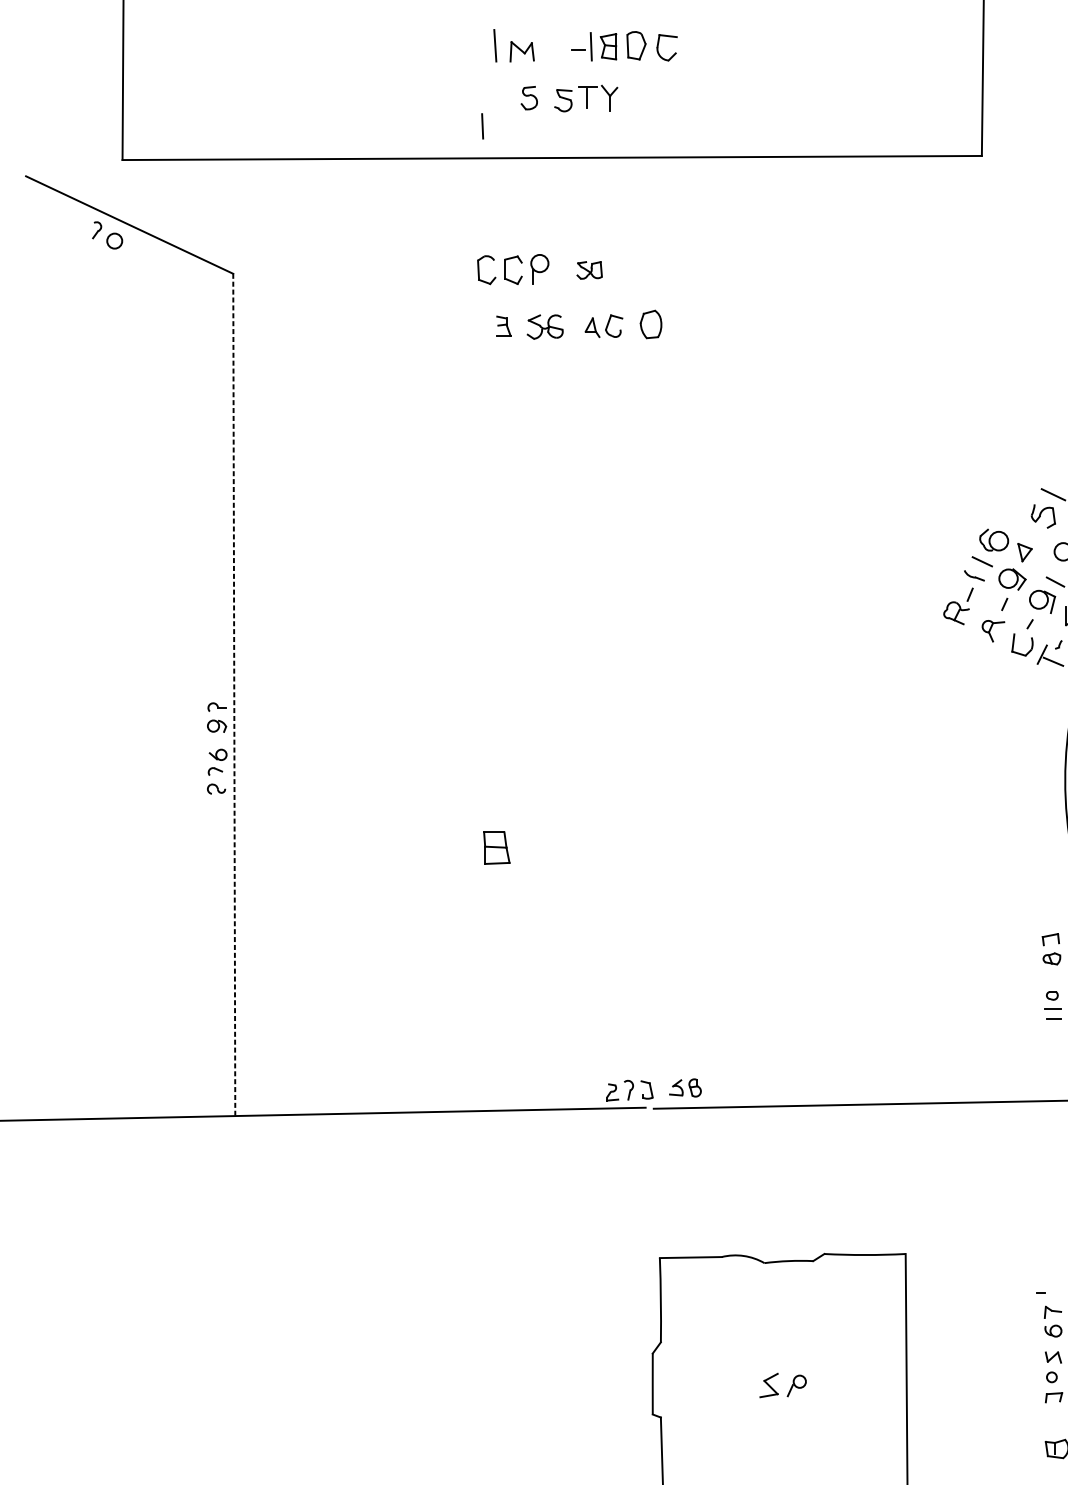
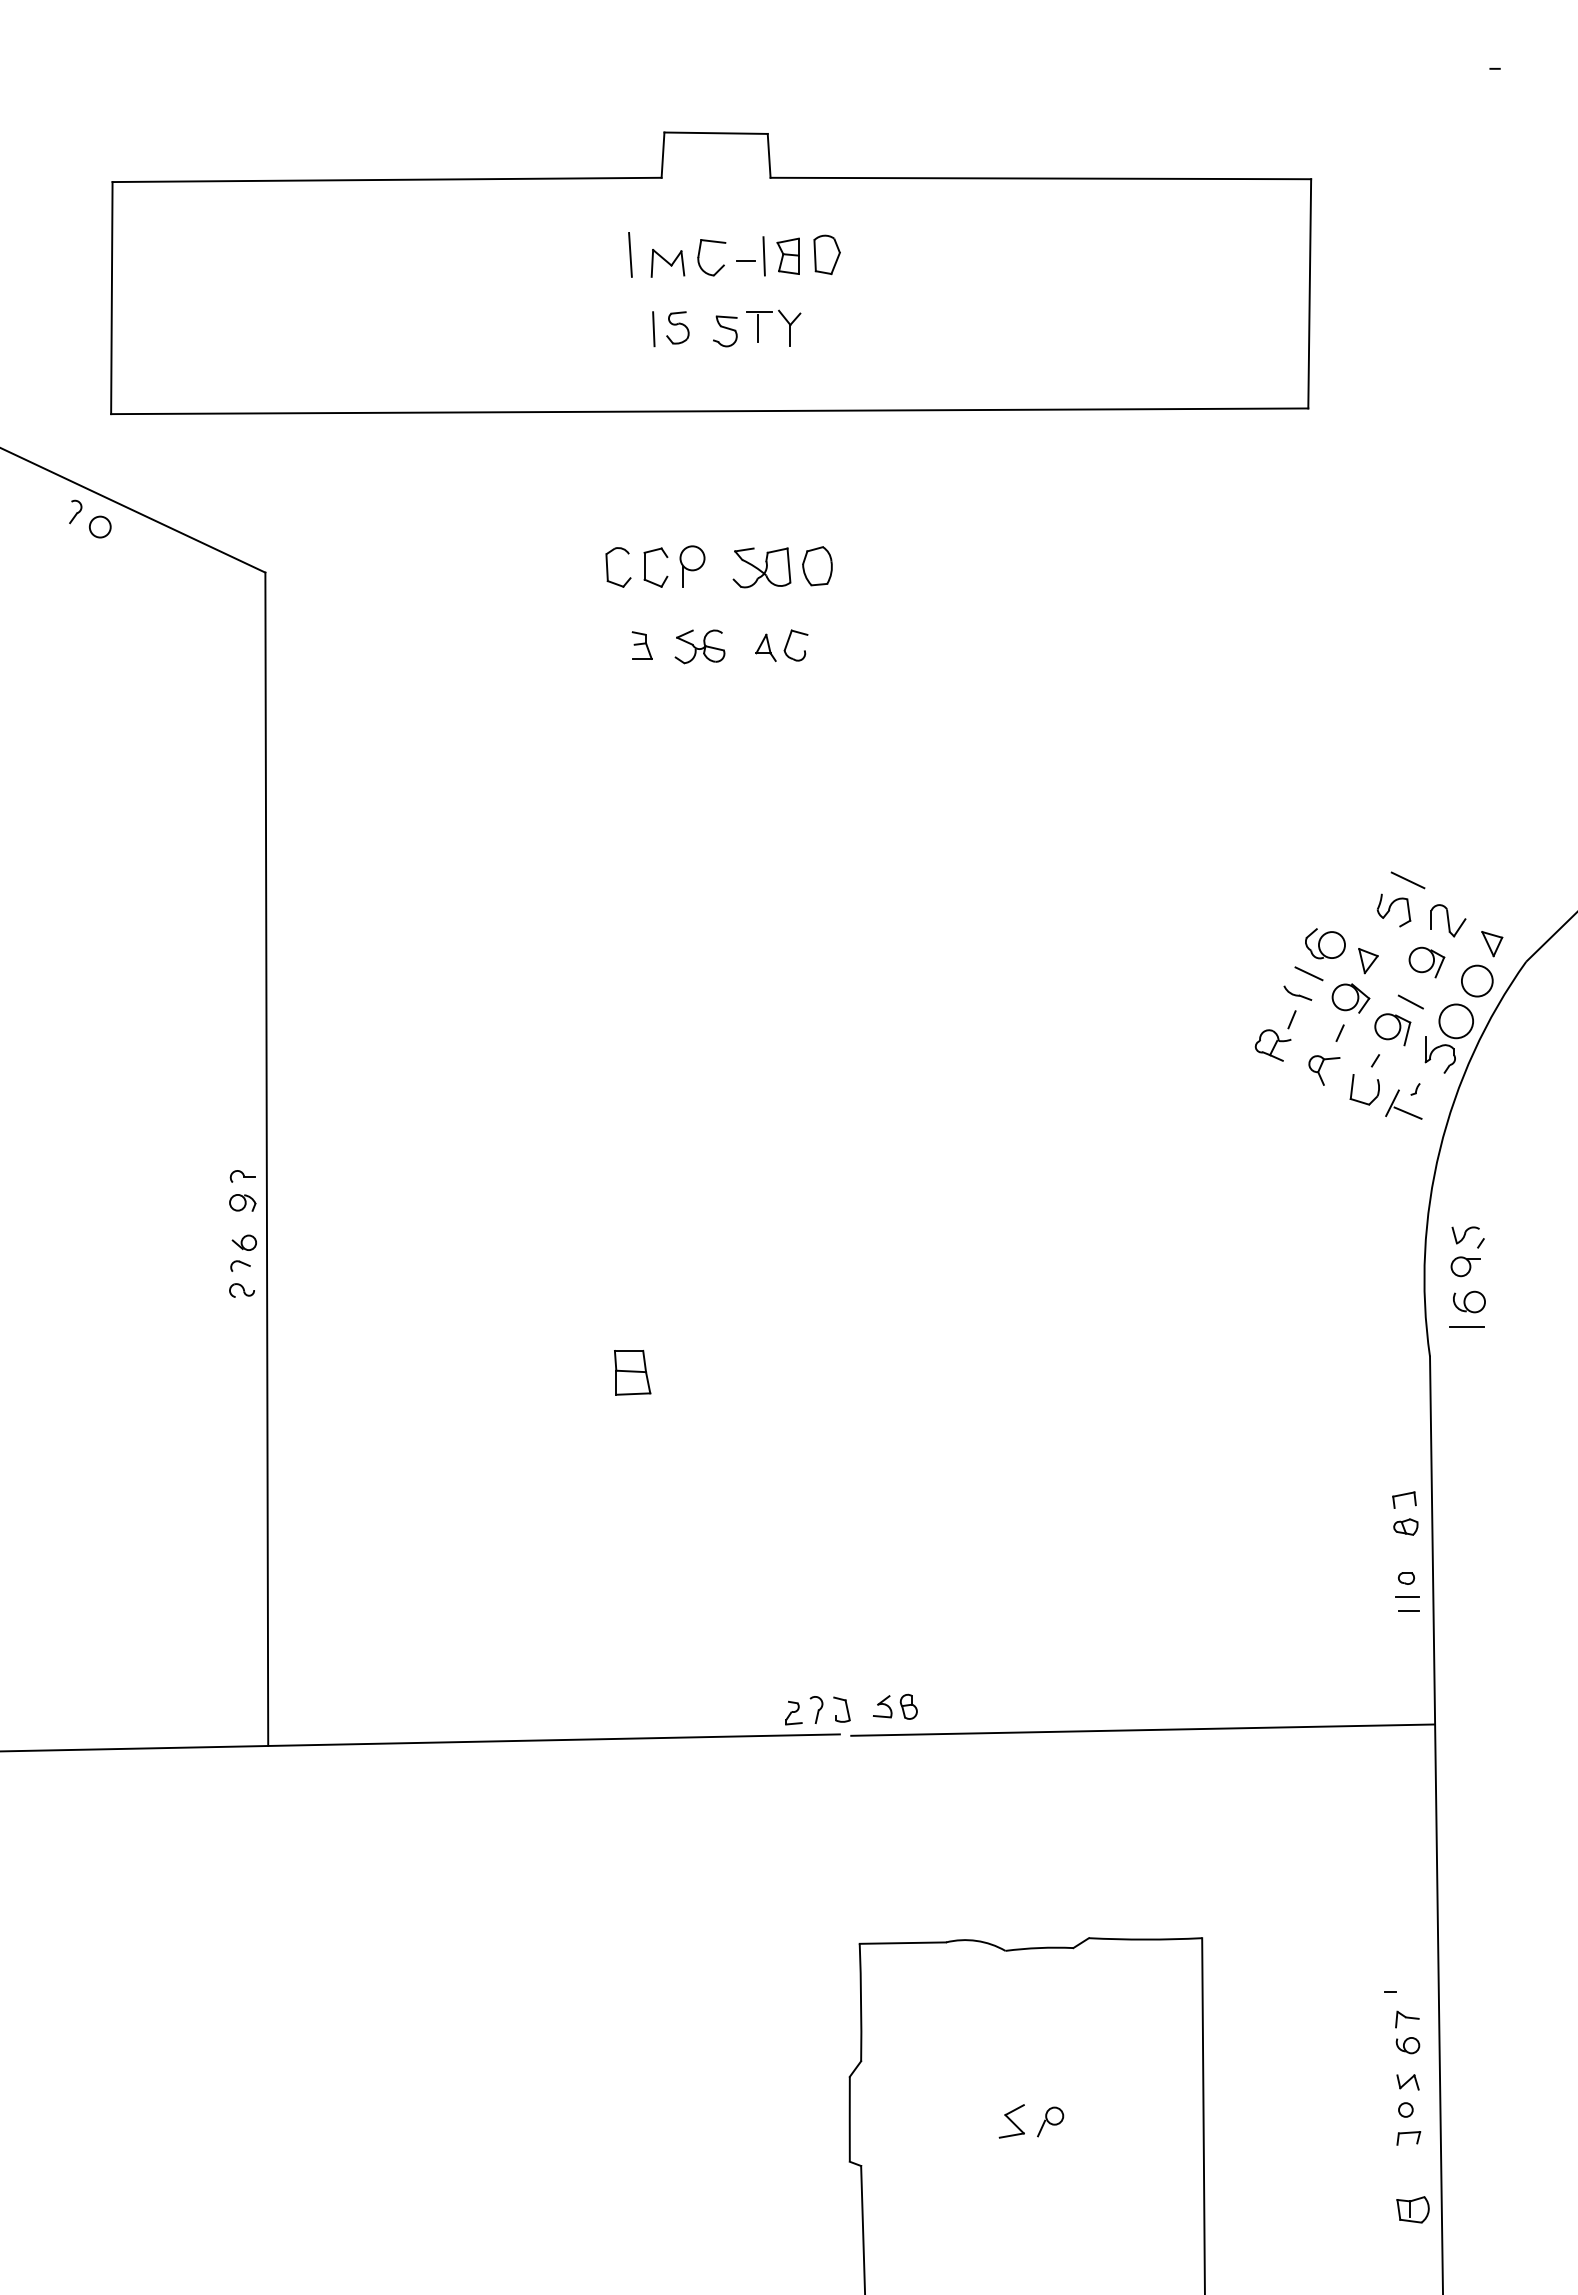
part: (658, 47) -> (699, 257), moved
line: (482, 126) -> (653, 329), moved
part: (589, 270) -> (761, 567), size x1.67
part: (651, 324) -> (817, 566), moved
line: (234, 695) -> (266, 1159), dashed -> solid

